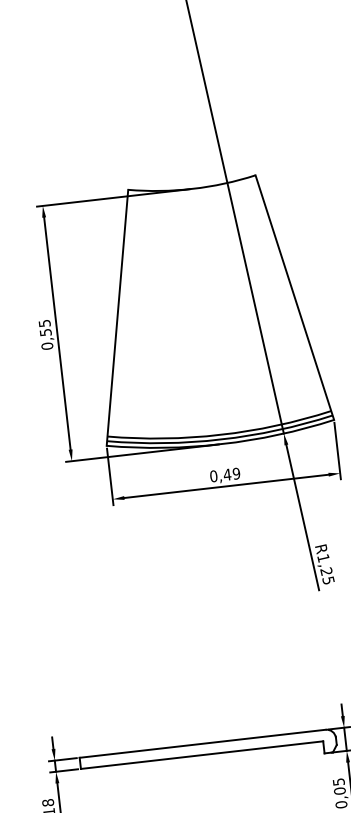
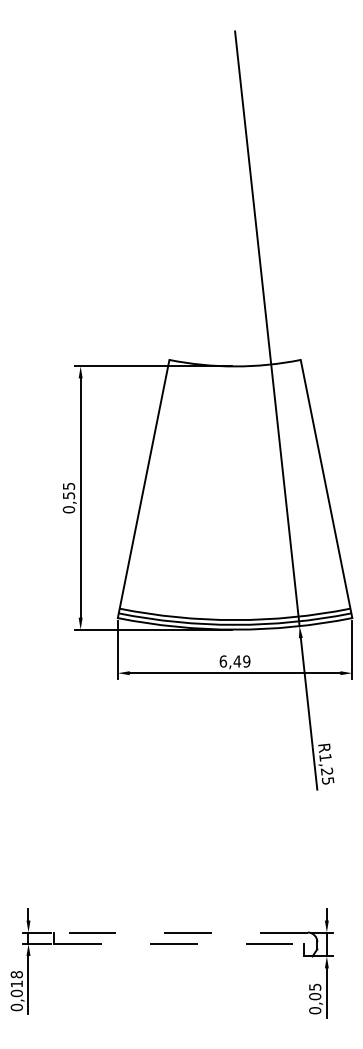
text: (213, 476) -> (223, 661), 0,49 -> 6,49
line: (202, 743) -> (180, 932), solid -> dashed
line: (202, 754) -> (179, 943), solid -> dashed

